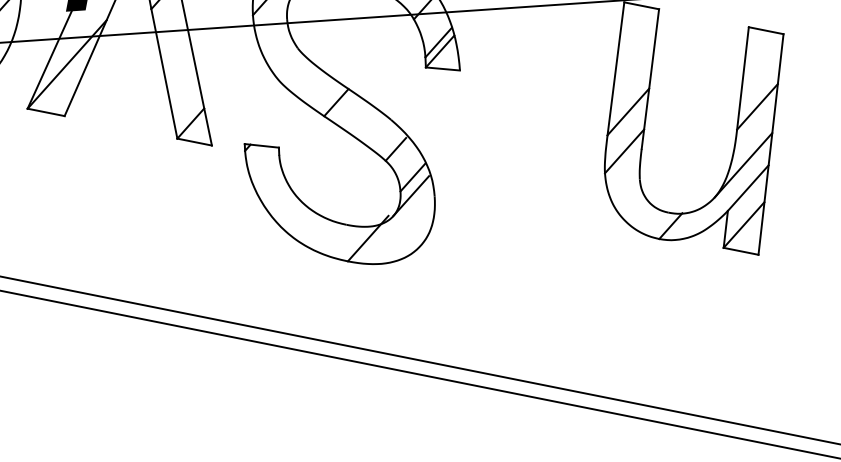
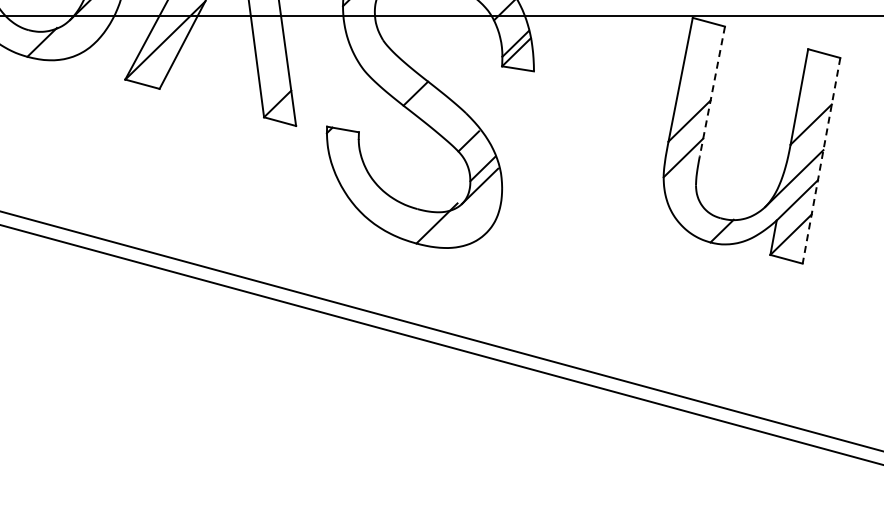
line: (650, 79) -> (712, 92), solid -> dashed
line: (770, 144) -> (821, 160), solid -> dashed

